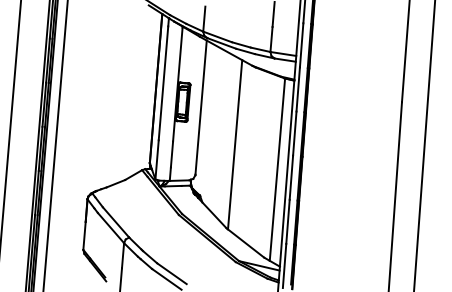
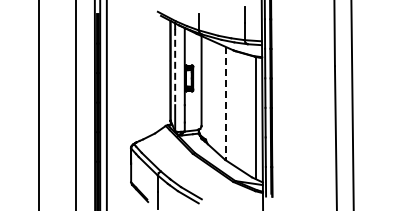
line: (163, 84) -> (175, 67), solid -> dashed
line: (235, 144) -> (226, 103), solid -> dashed

